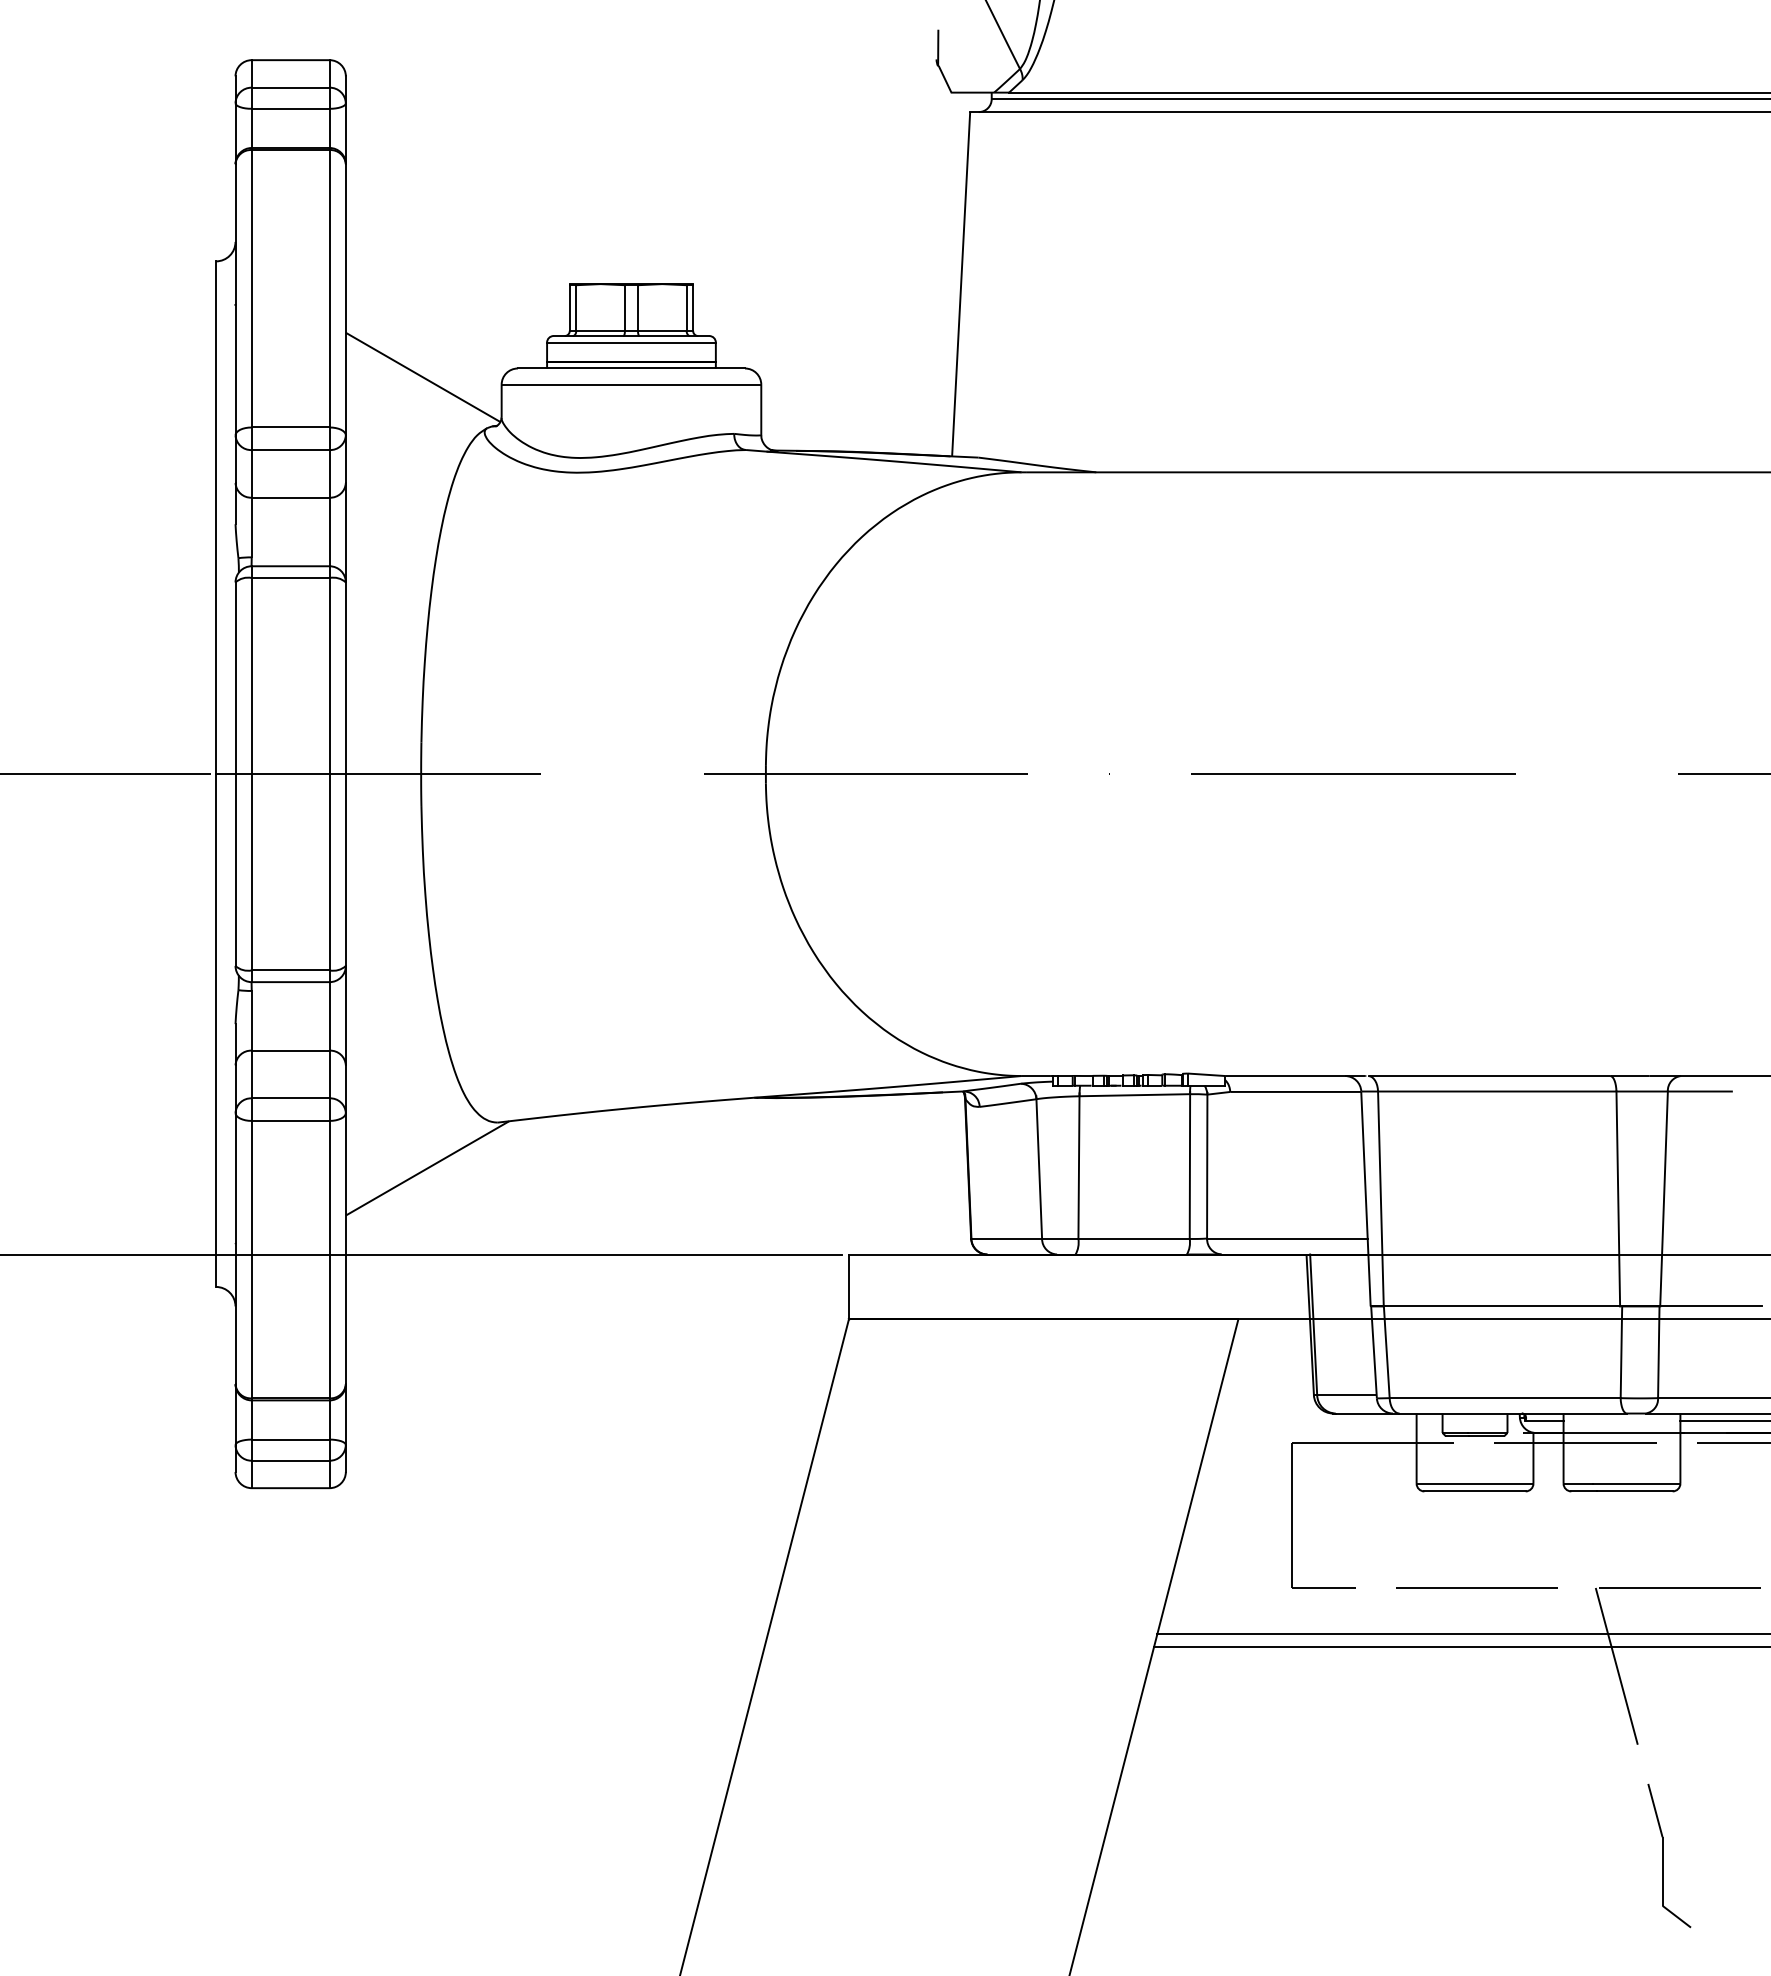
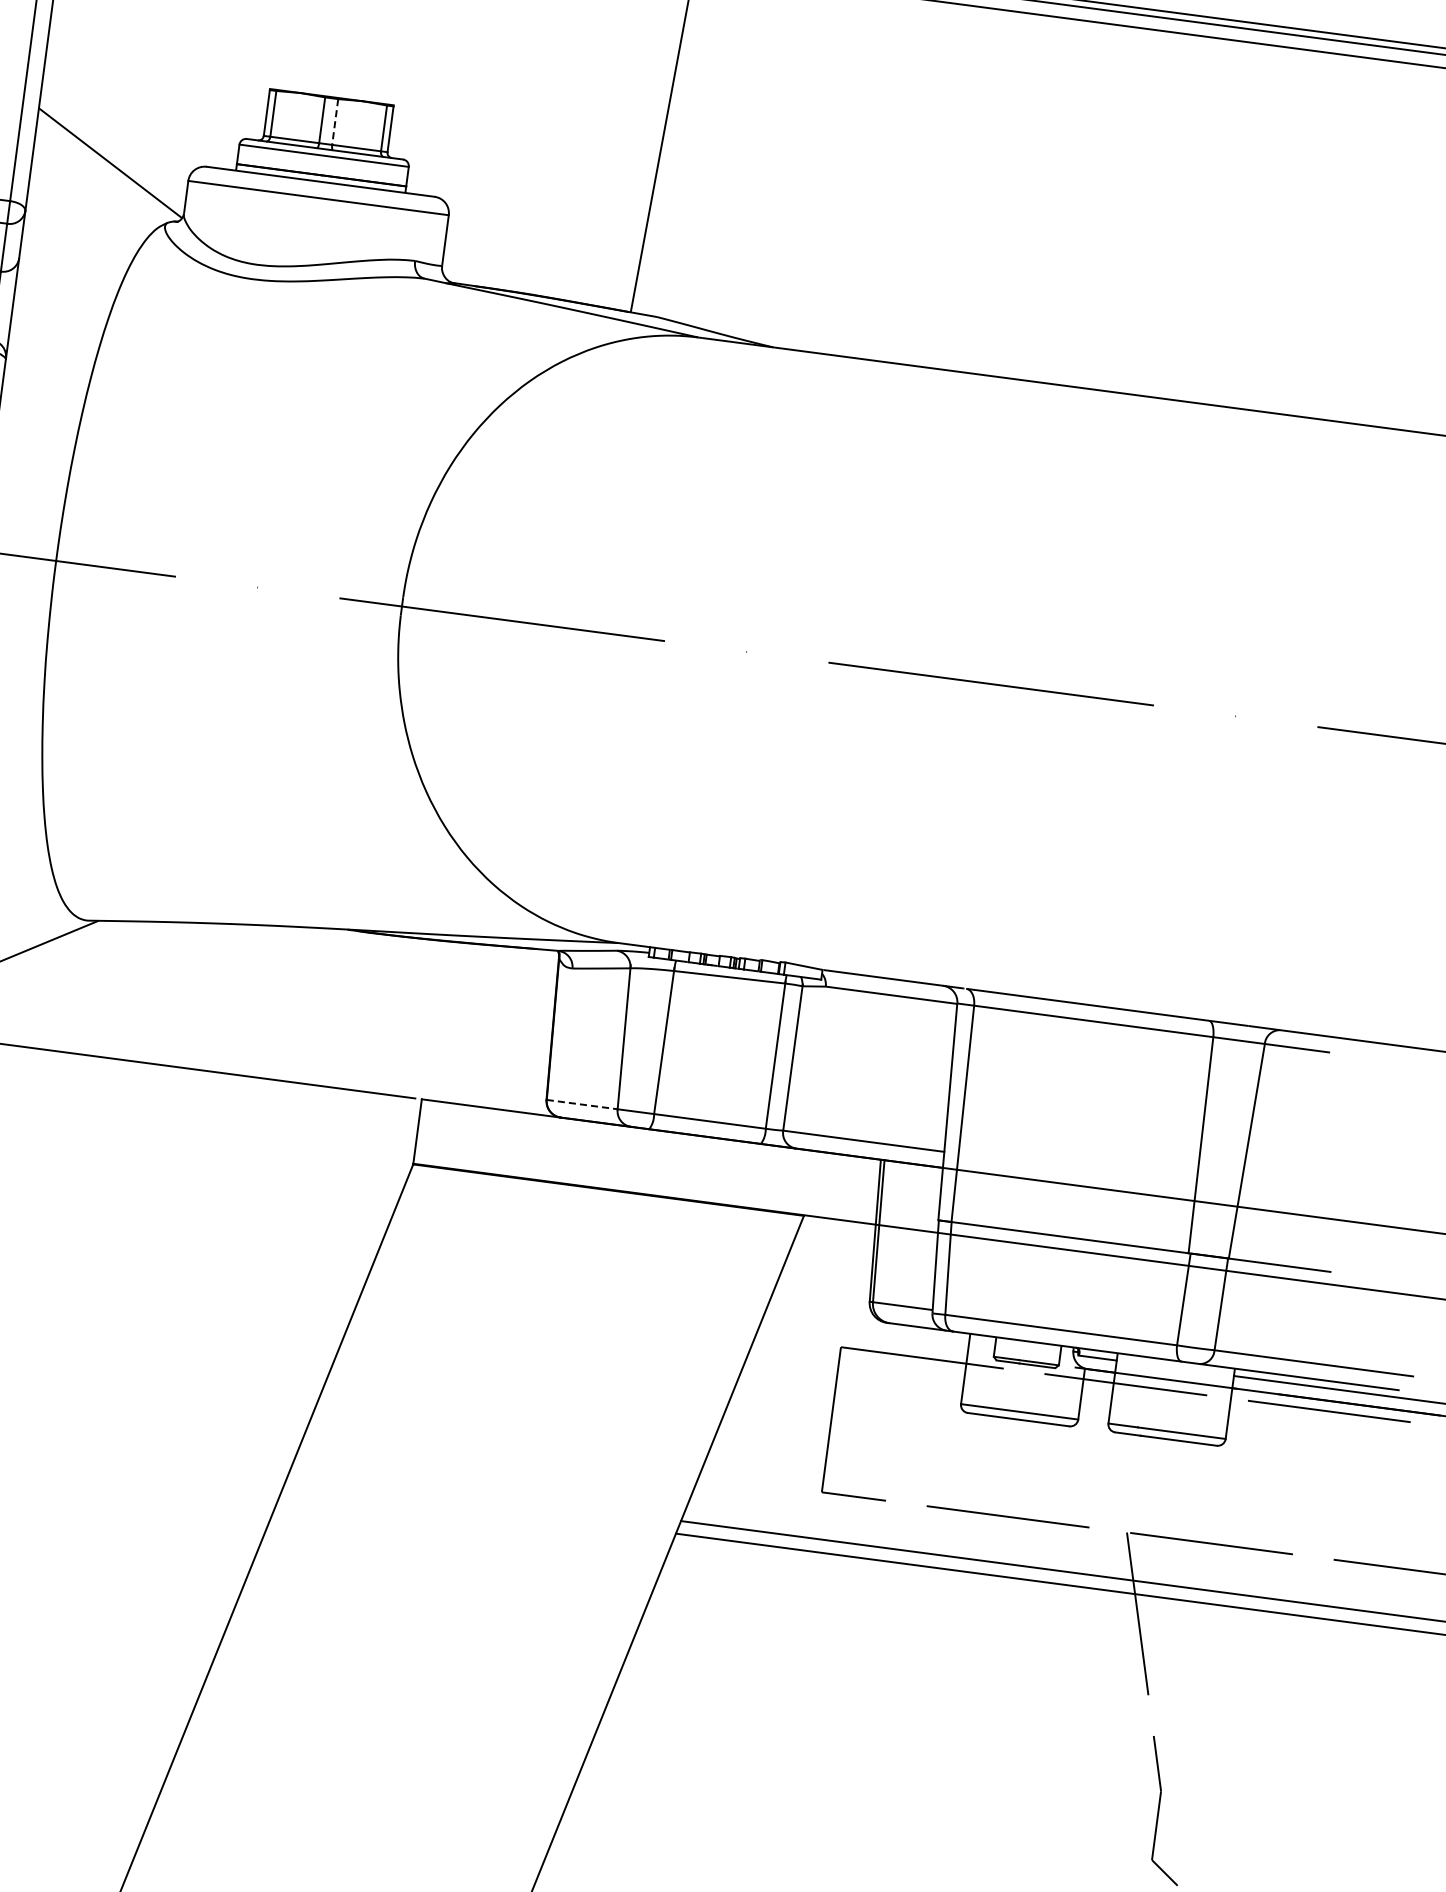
line: (637, 308) -> (334, 122), solid -> dashed
line: (1007, 1238) -> (583, 1104), solid -> dashed

